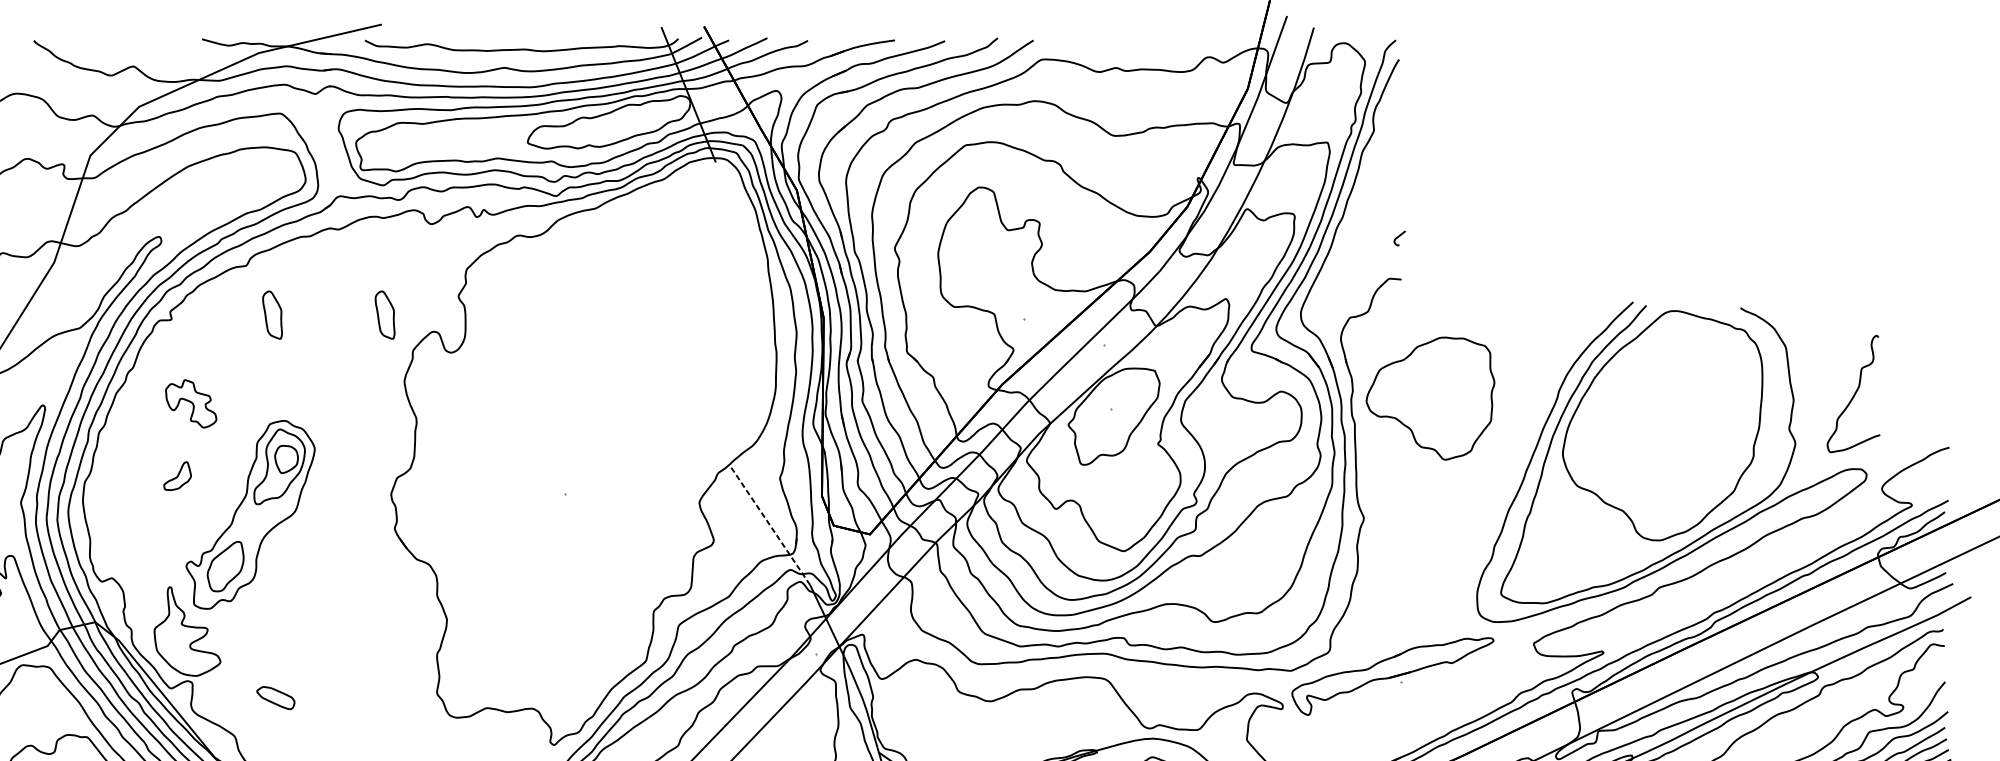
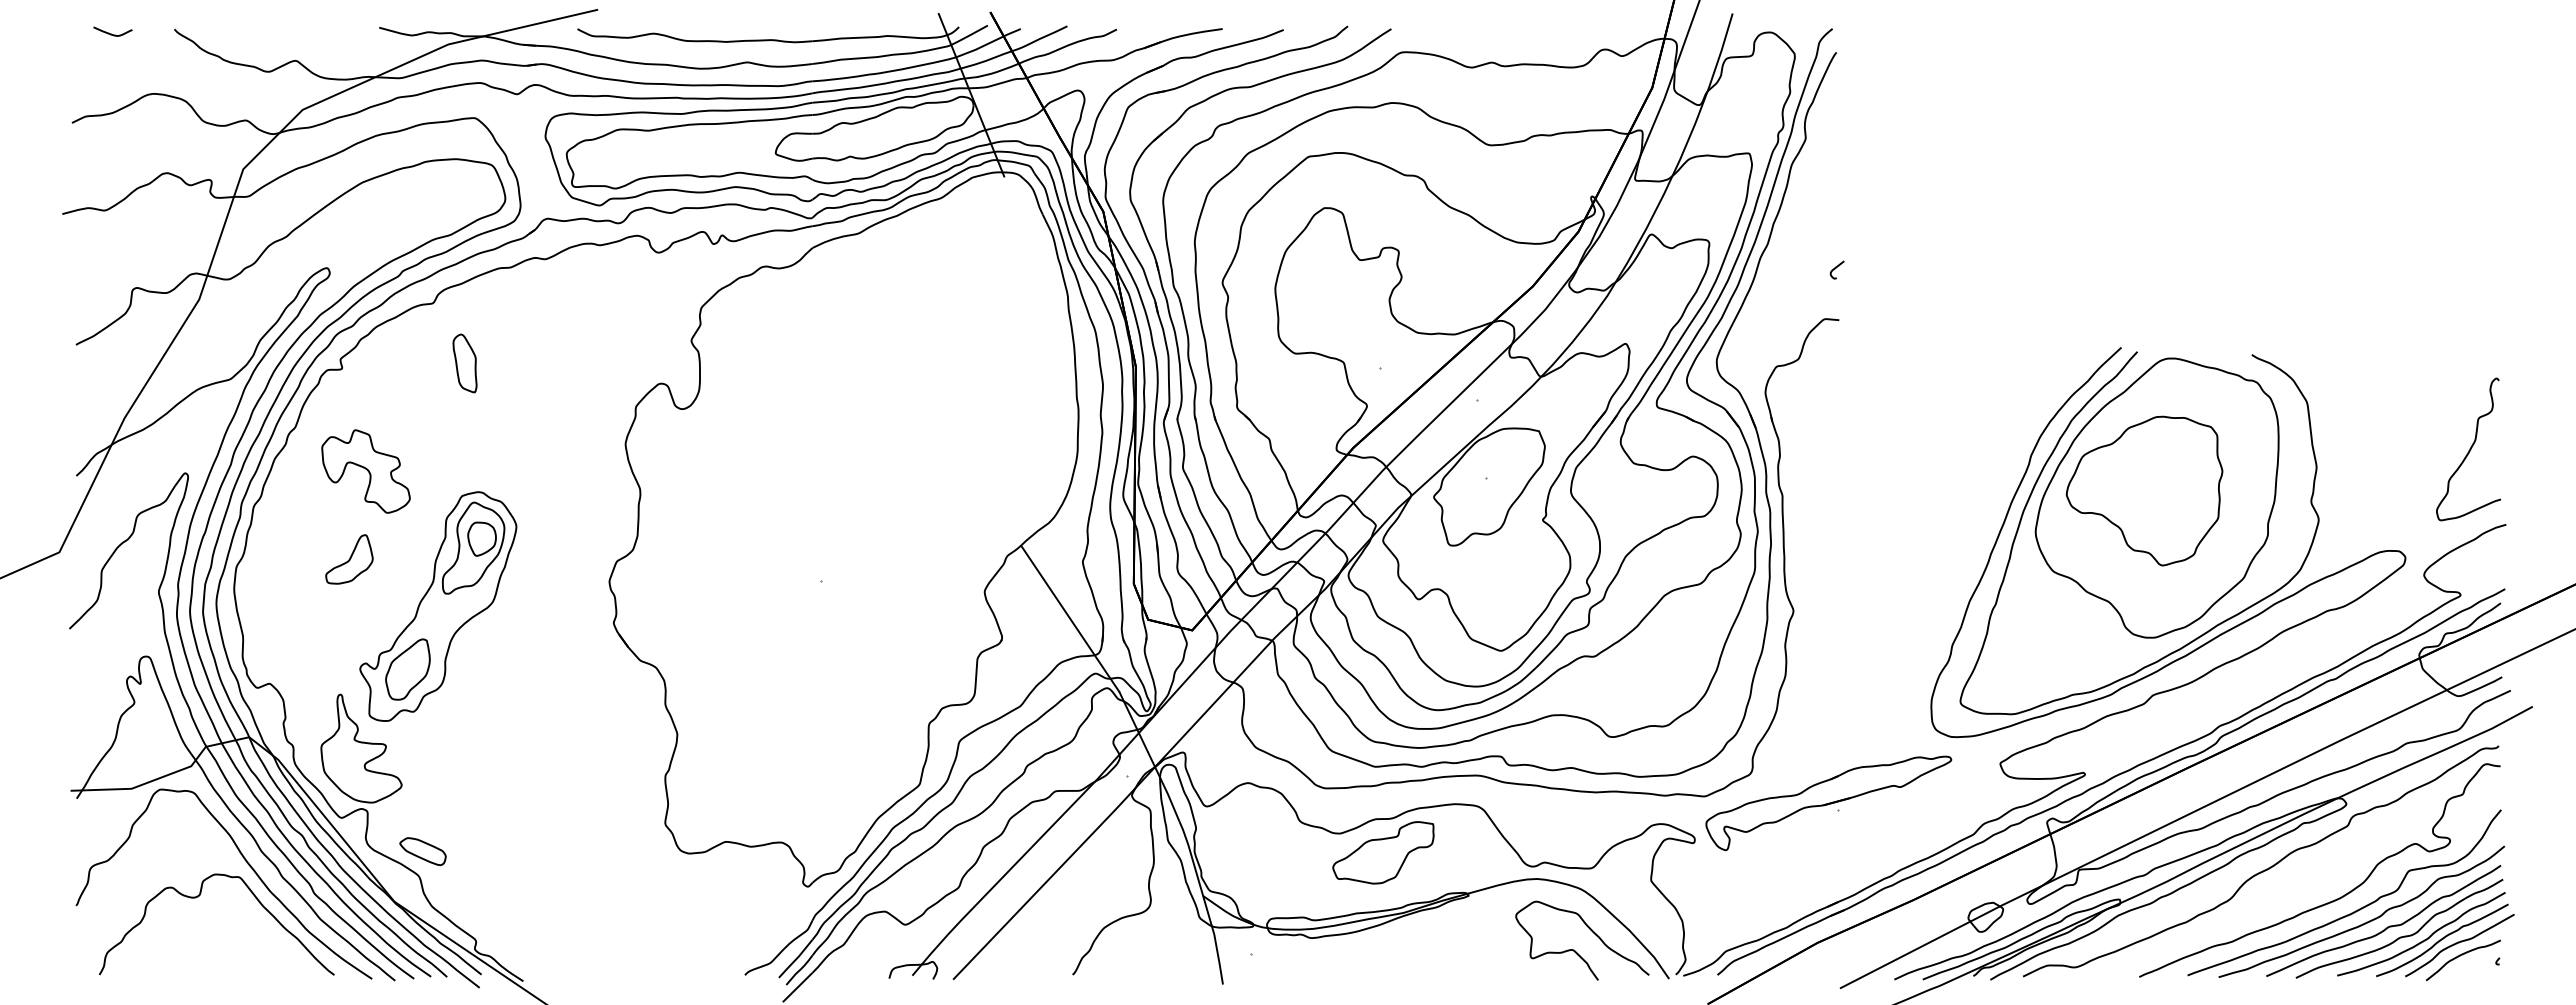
part: (384, 315) -> (601, 363), removed
curve: (1854, 394) -> (2469, 449), moved
part: (1430, 398) -> (2144, 490), moved
part: (190, 403) -> (365, 471), size x1.43
part: (177, 476) -> (349, 559), size x1.43
line: (769, 525) -> (1070, 619), dashed -> solid
part: (275, 697) -> (422, 851), moved
part: (1027, 716) -> (1383, 852), added

